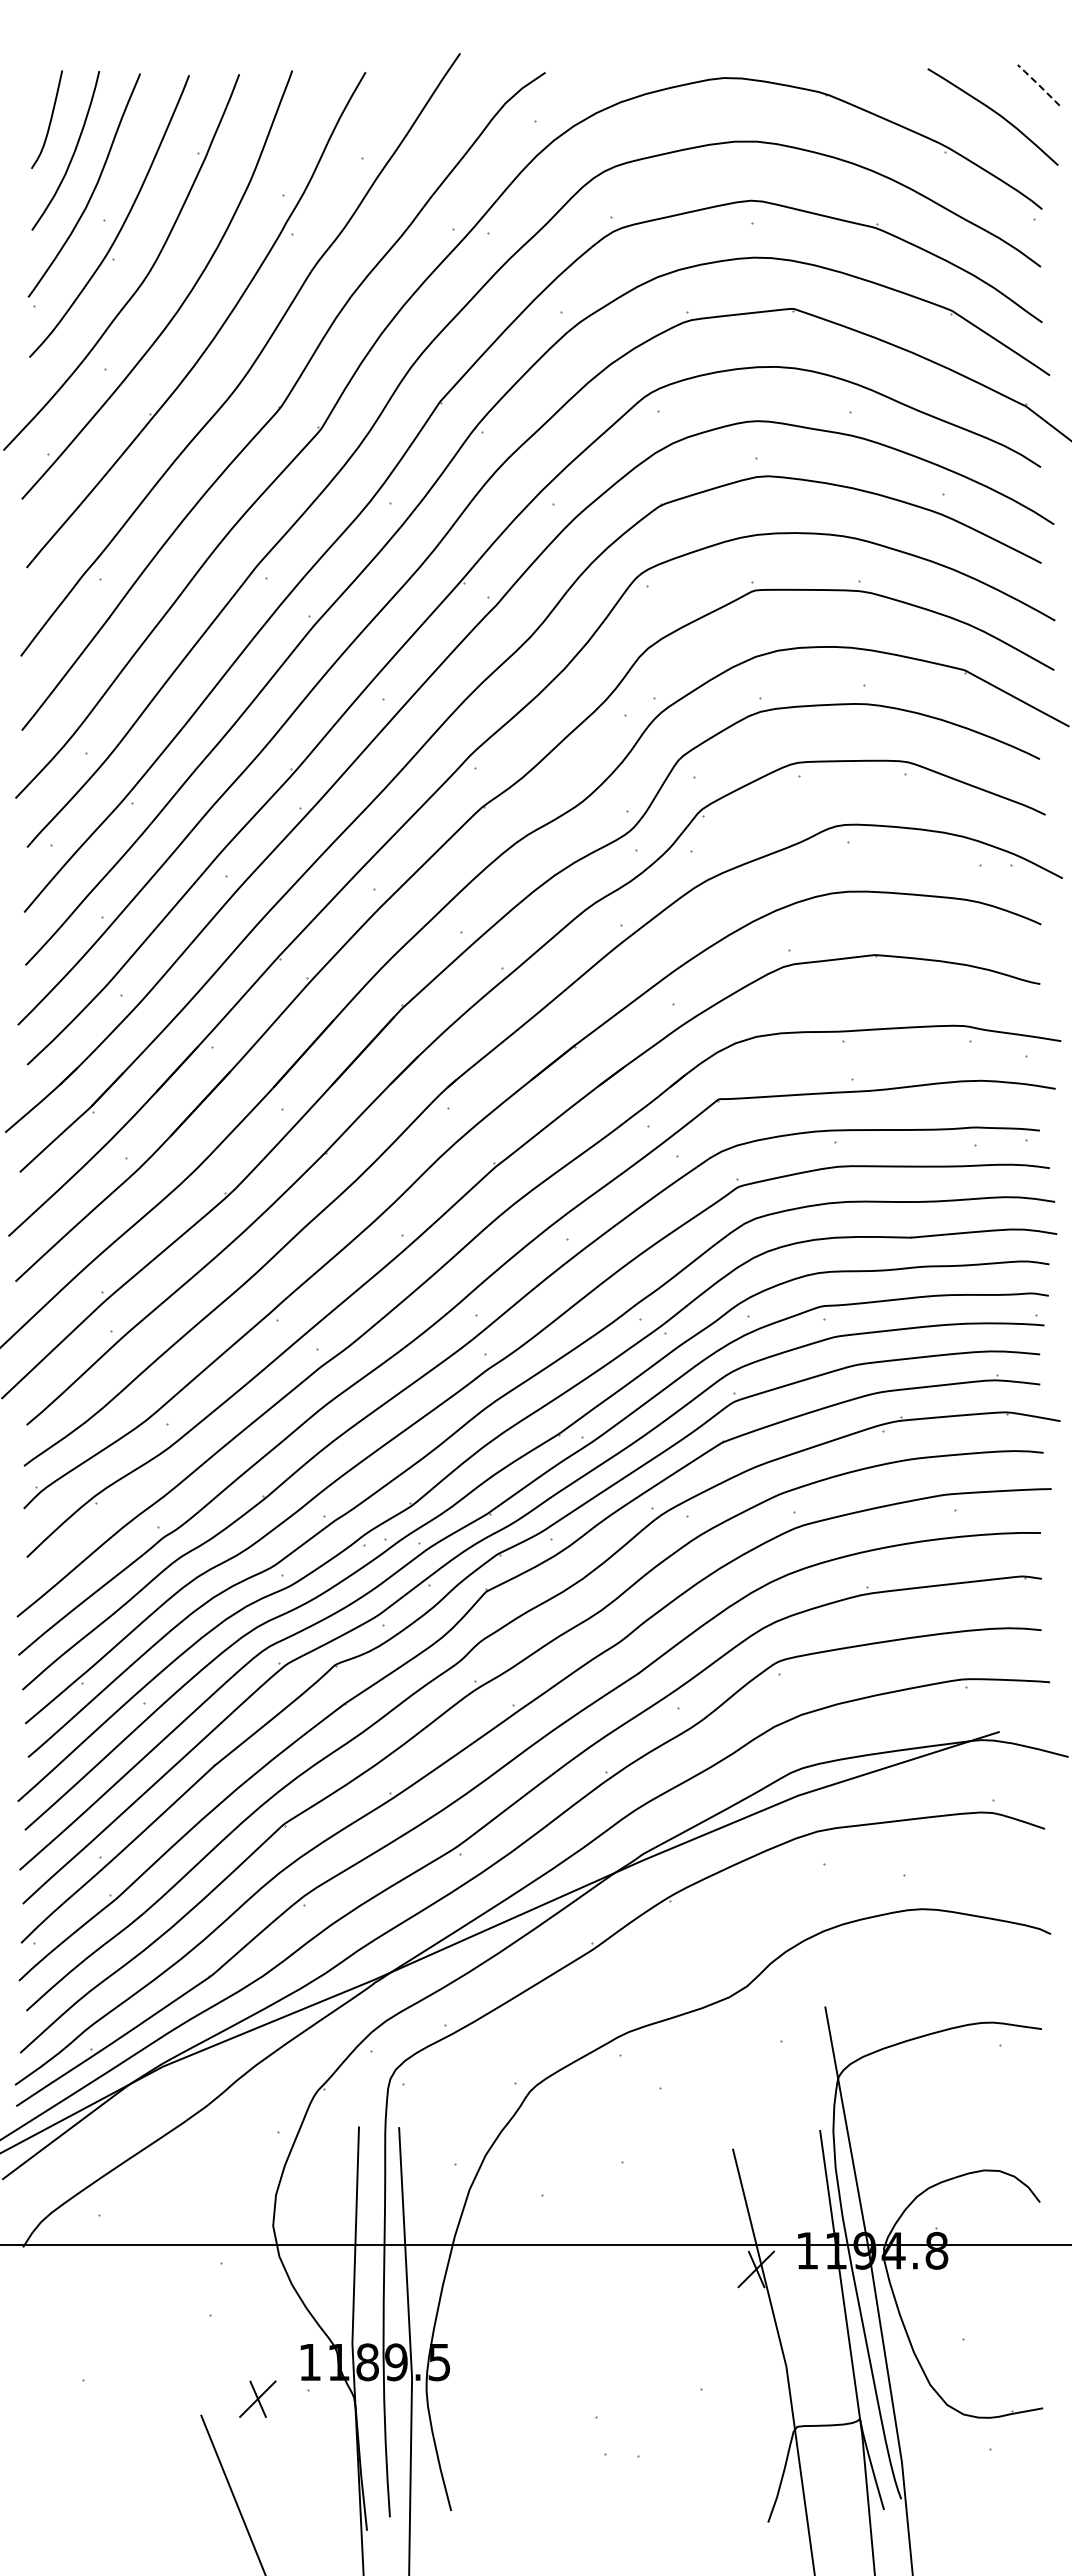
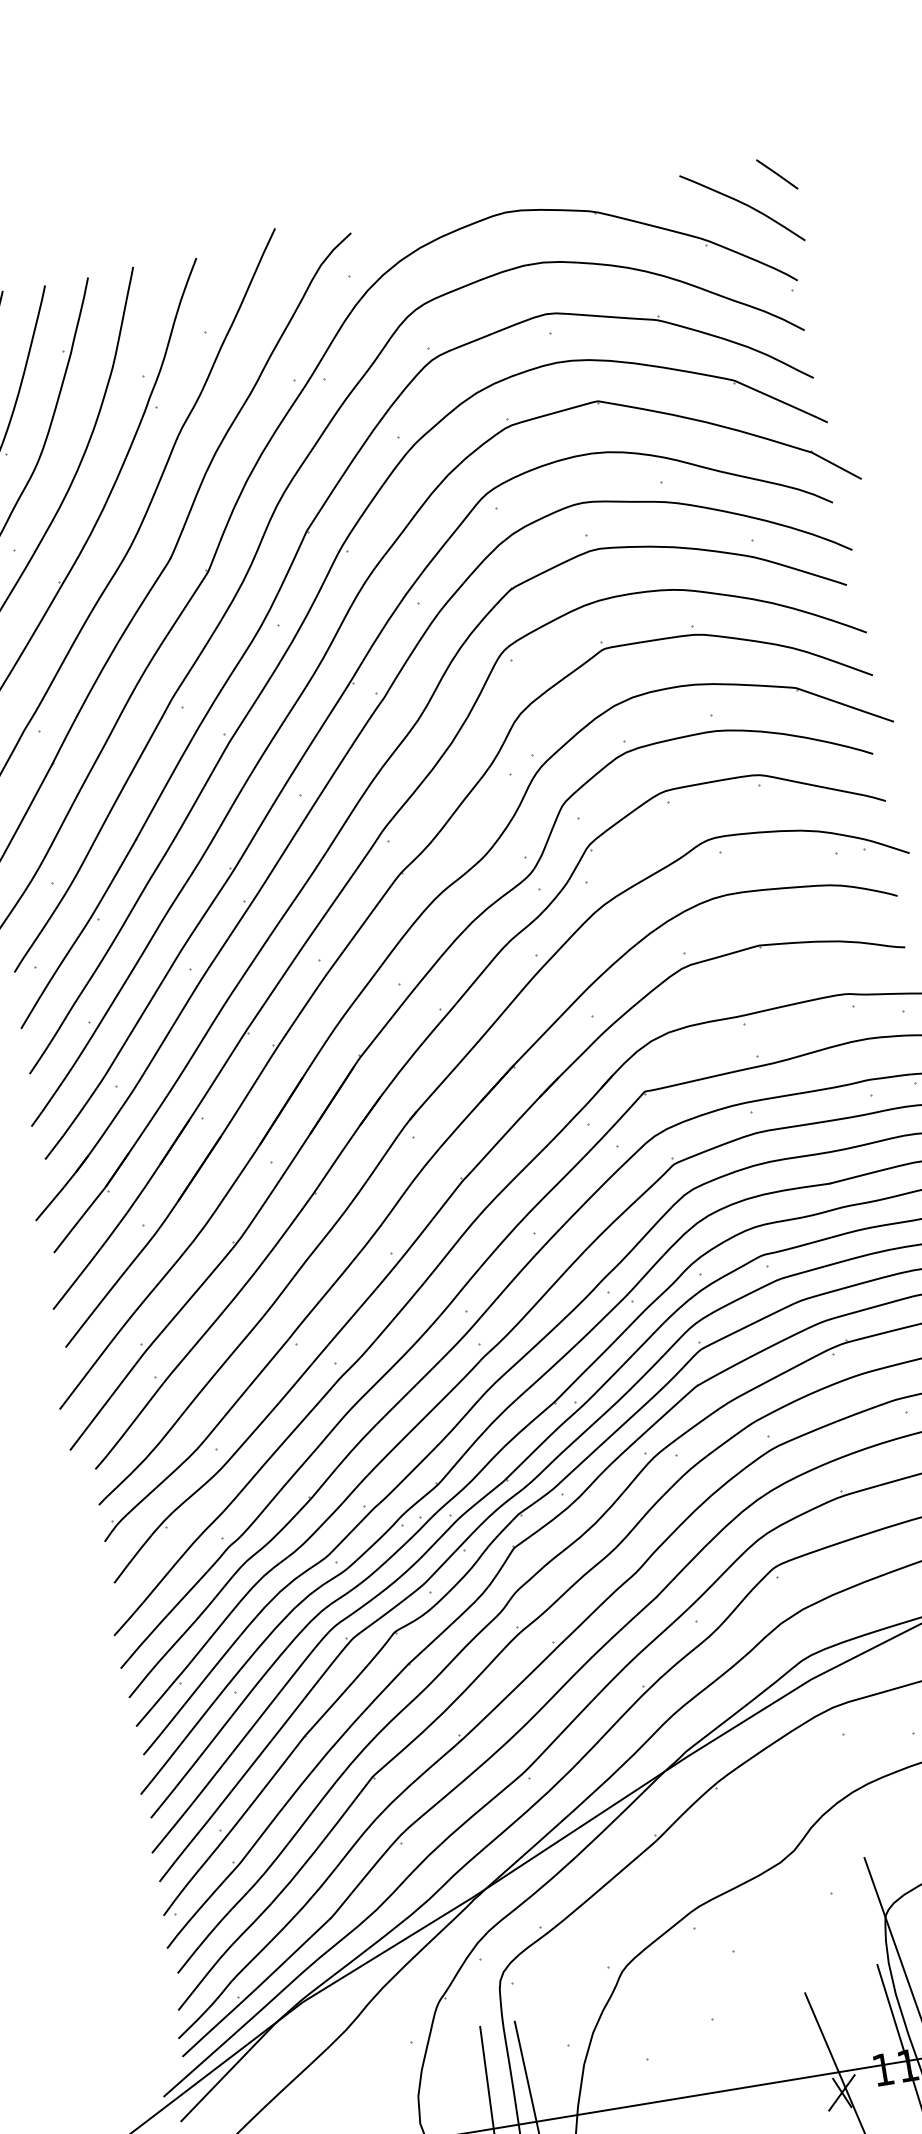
line: (1038, 84) -> (776, 173), dashed -> solid

